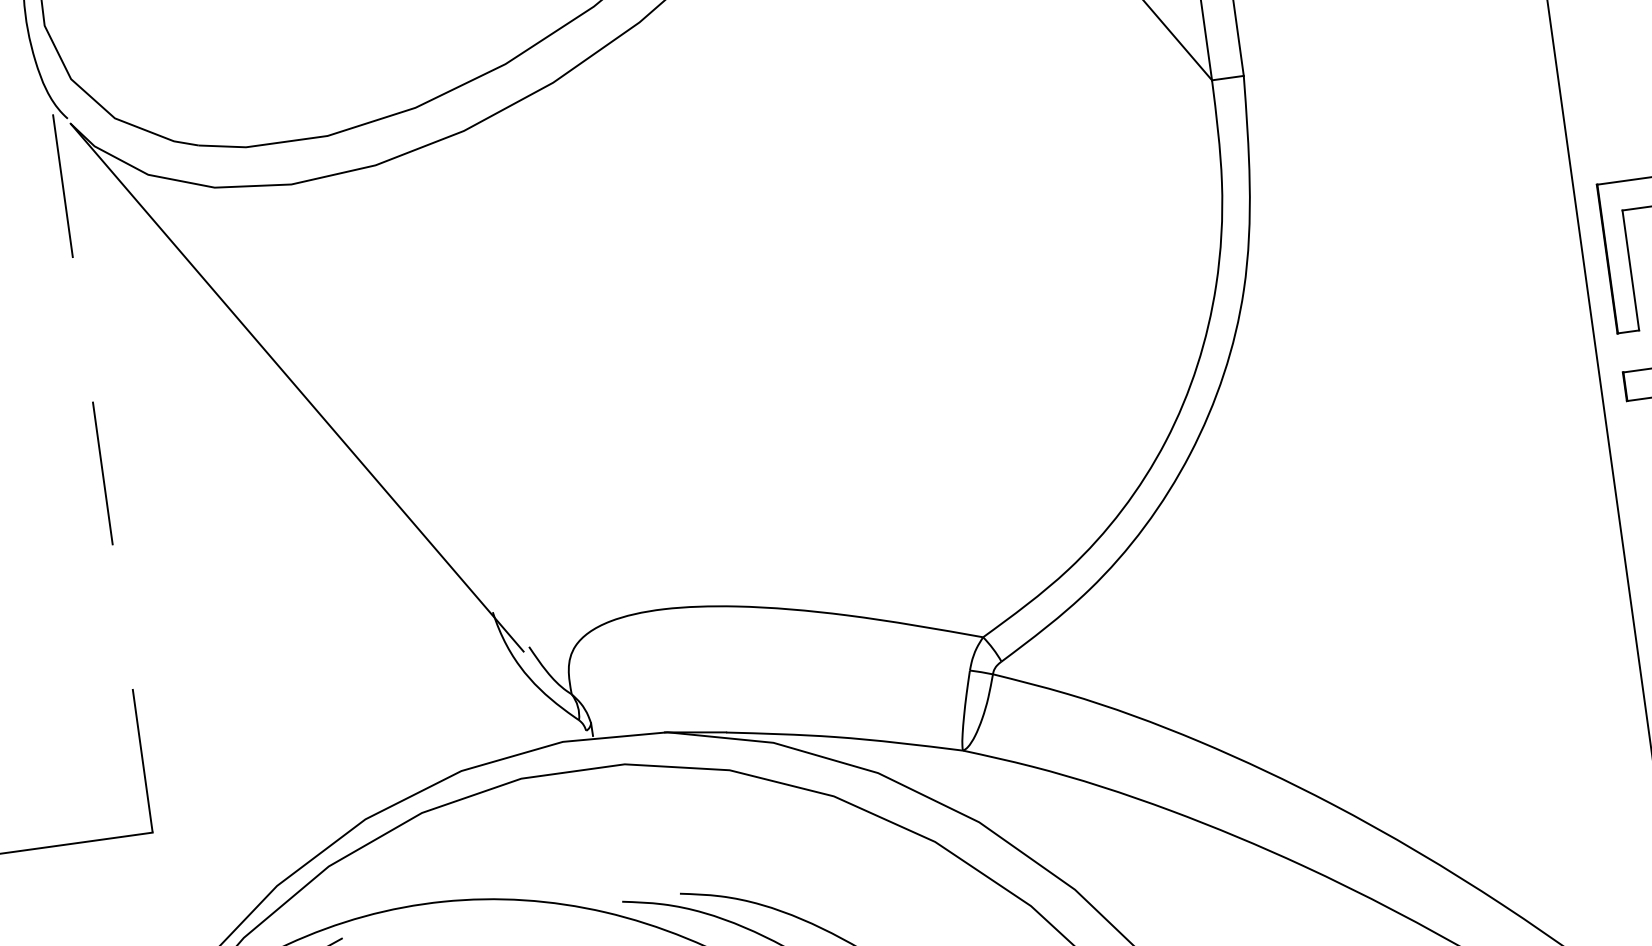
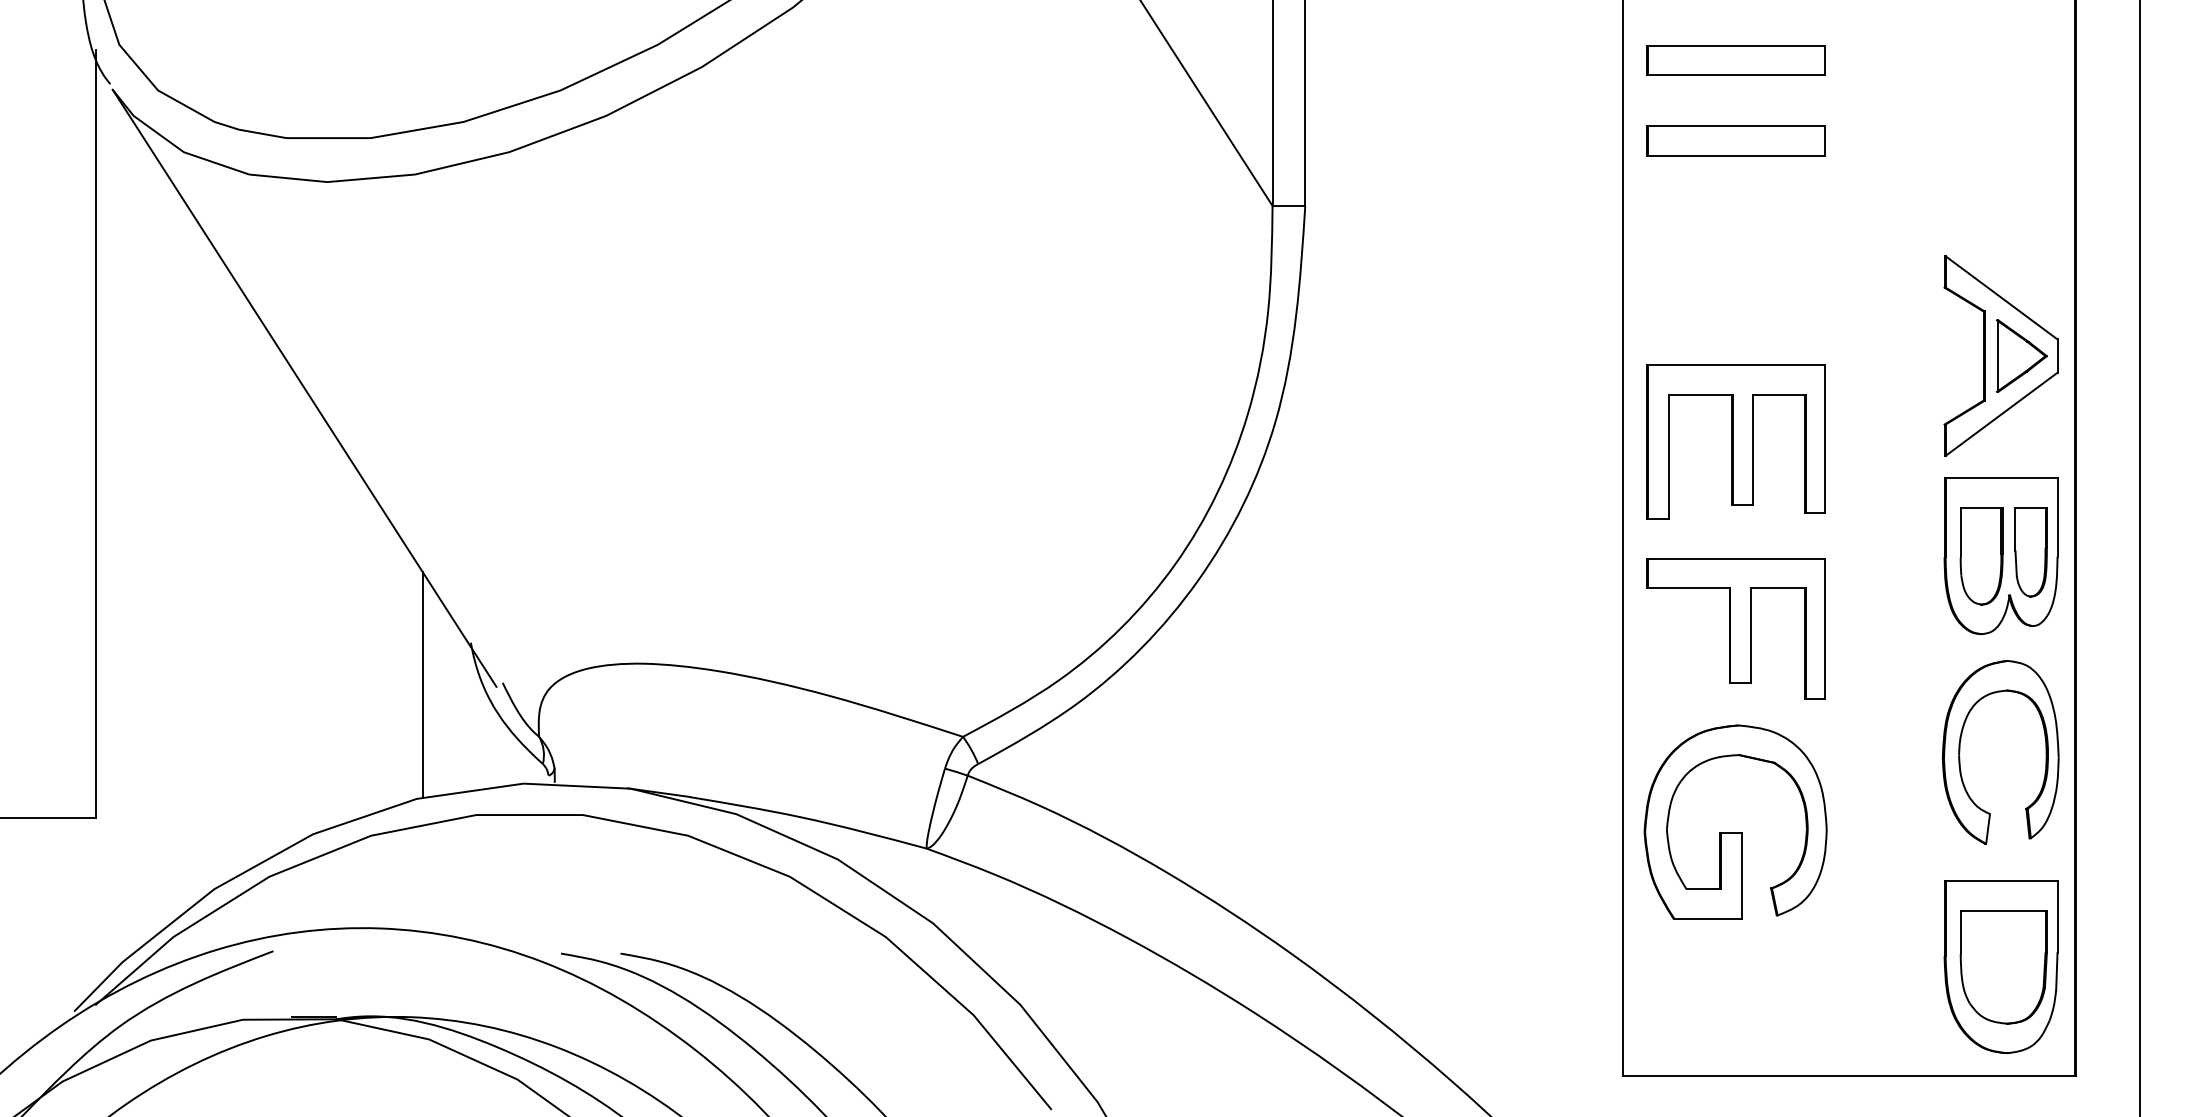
line: (101, 459) -> (96, 433), dashed -> solid
line: (451, 659) -> (422, 684), added

